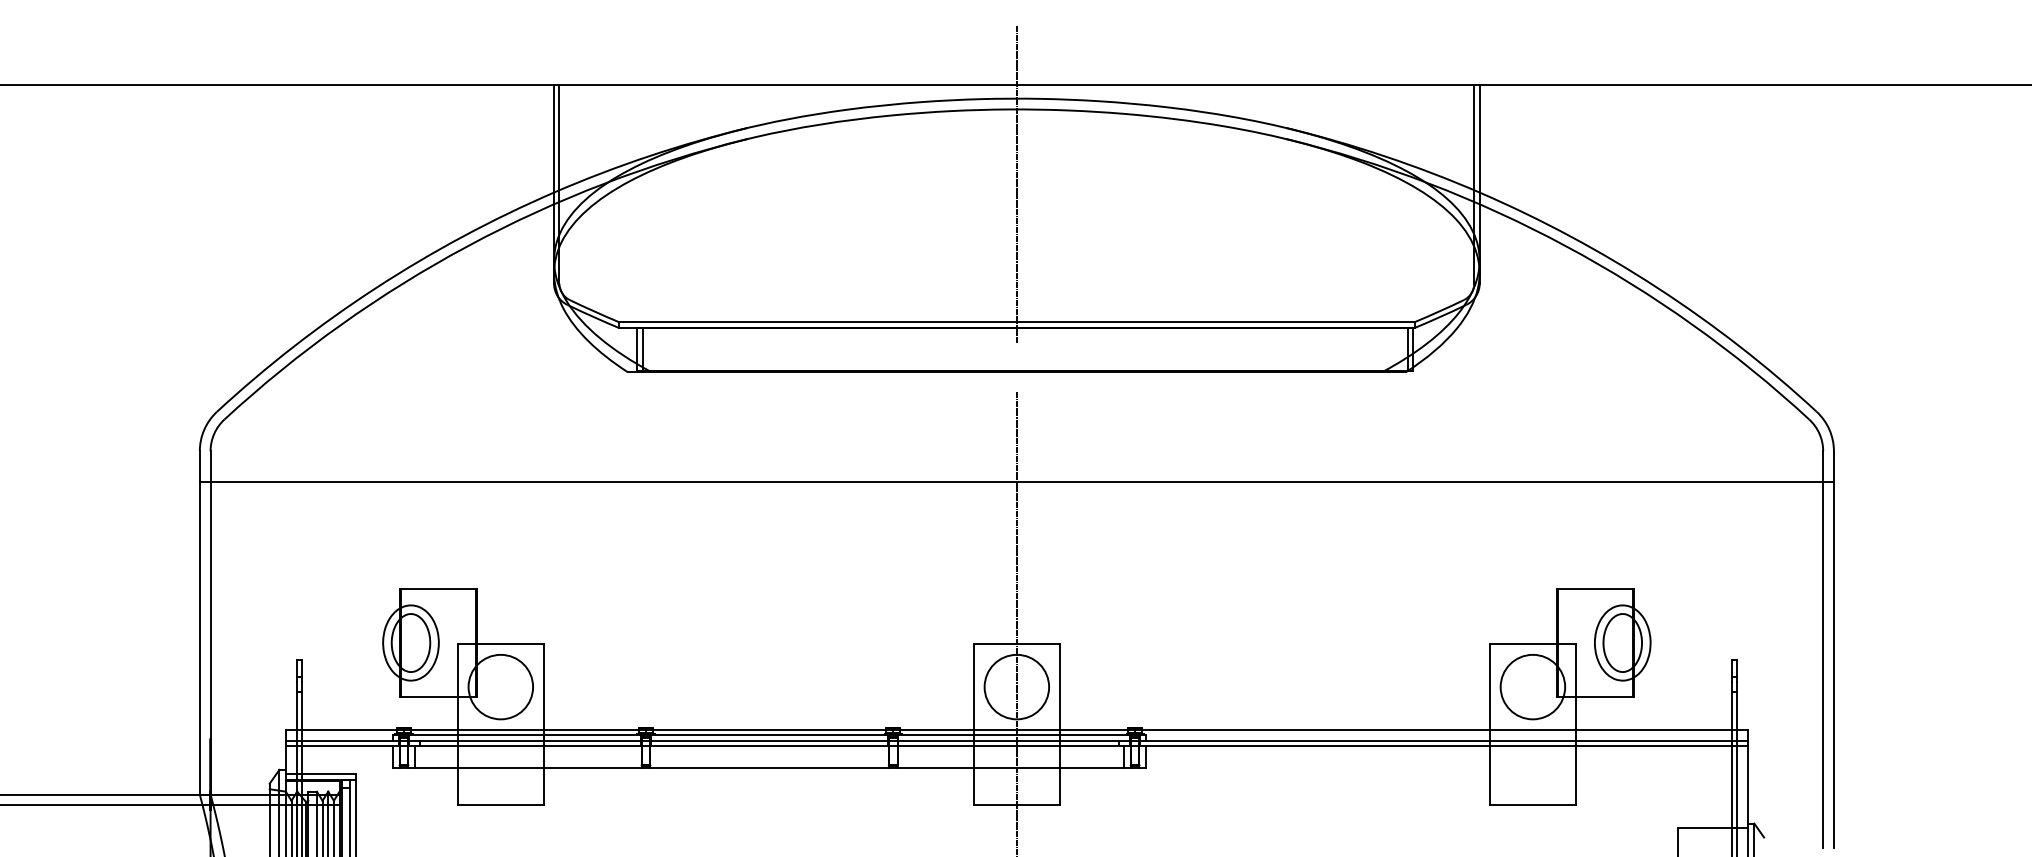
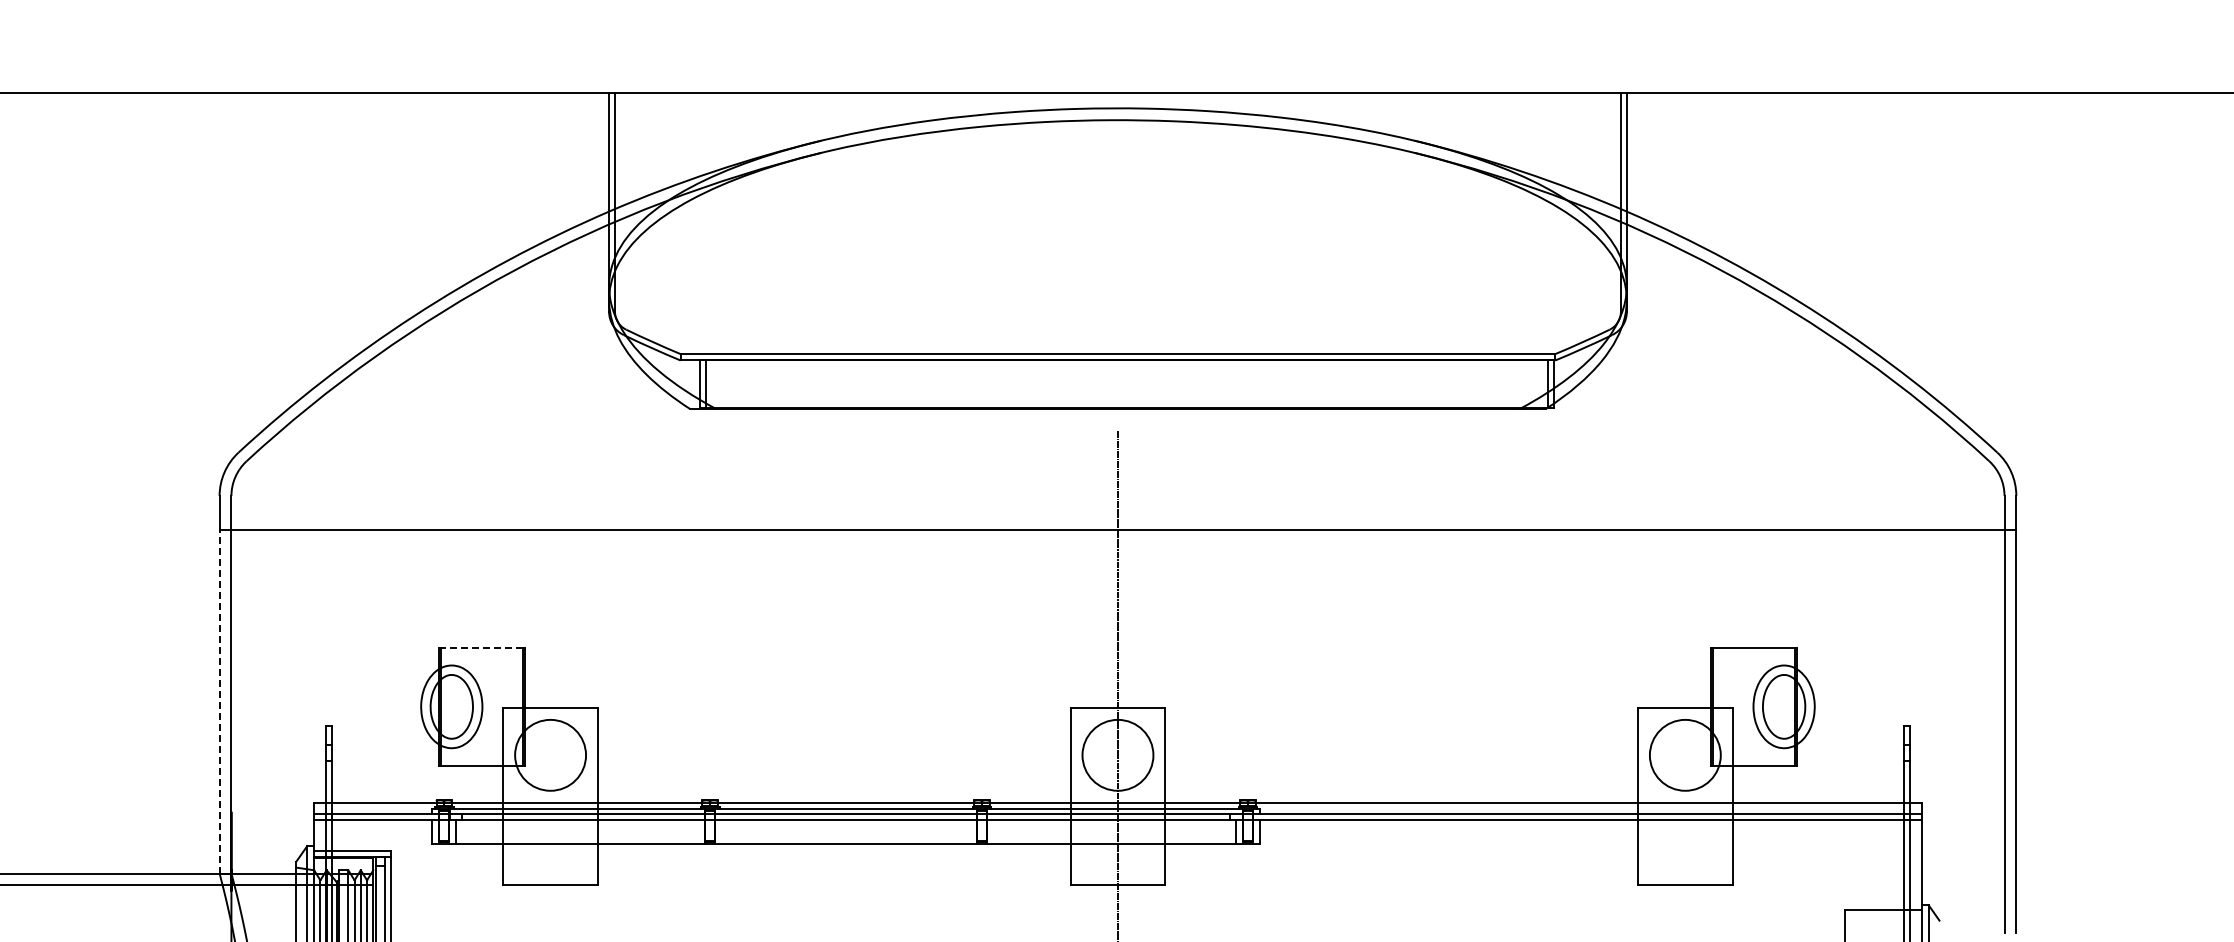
line: (1016, 184) -> (1117, 202), removed
line: (438, 589) -> (481, 647), solid -> dashed
line: (199, 638) -> (219, 701), solid -> dashed

